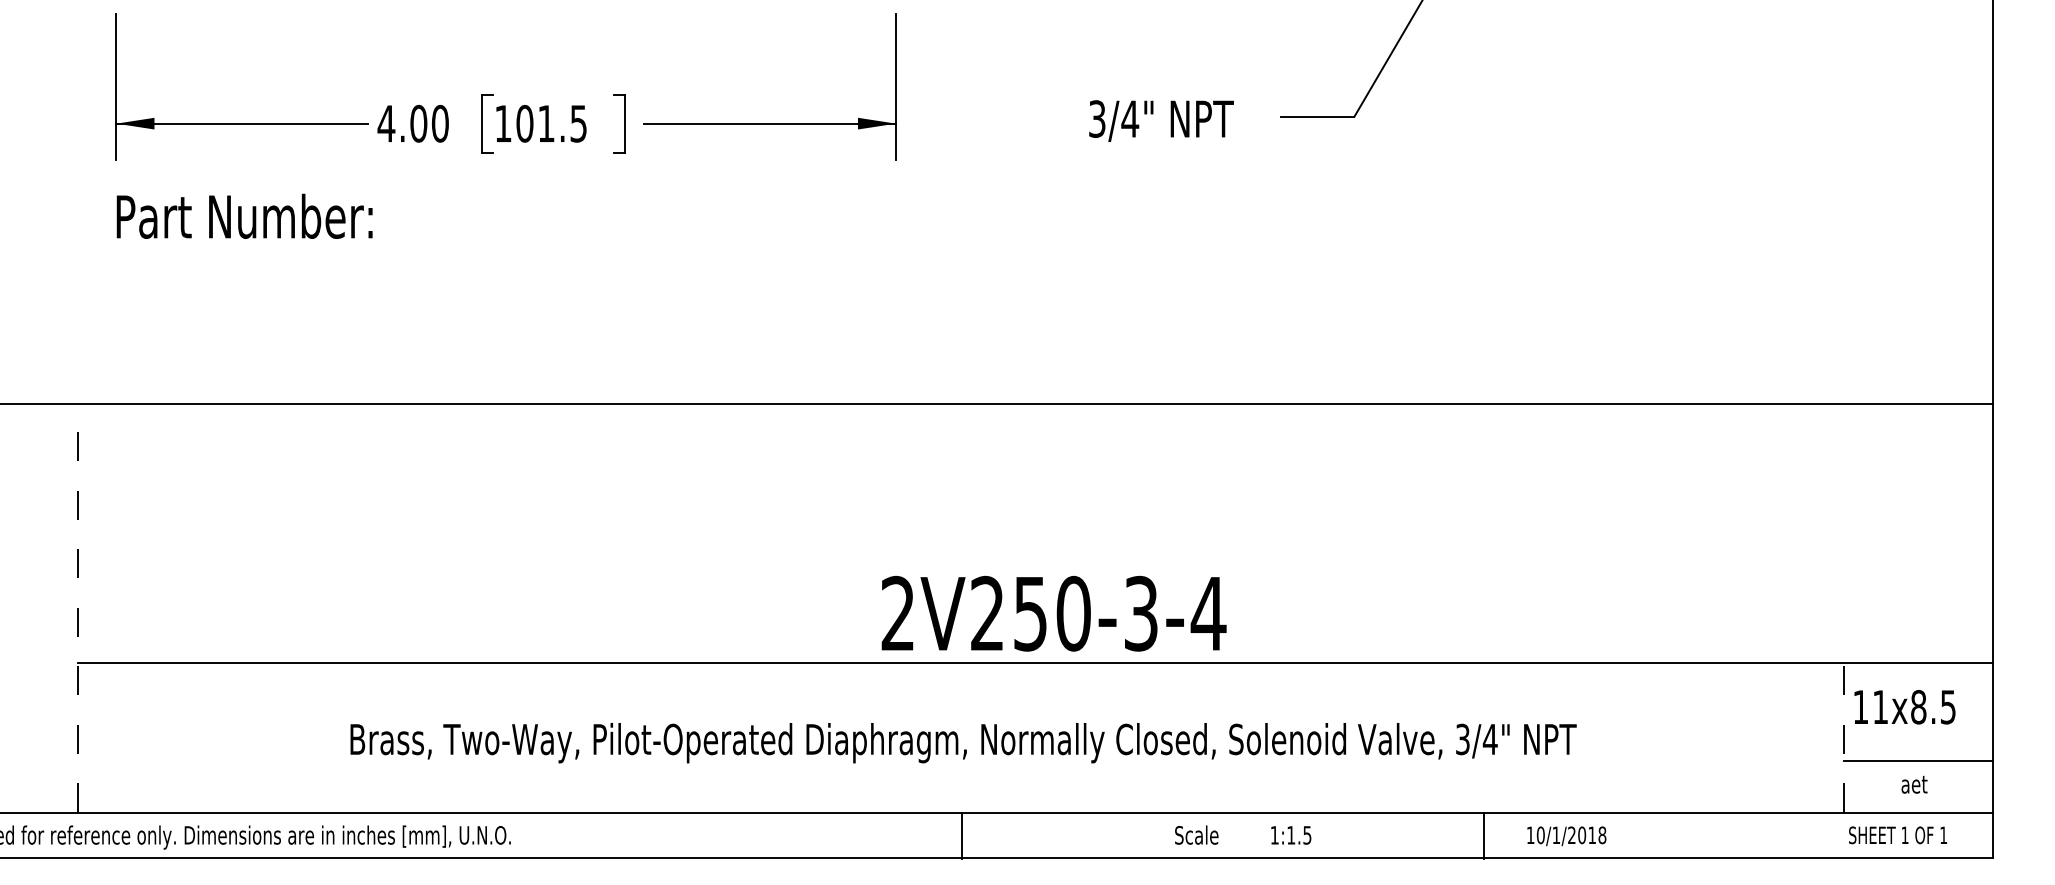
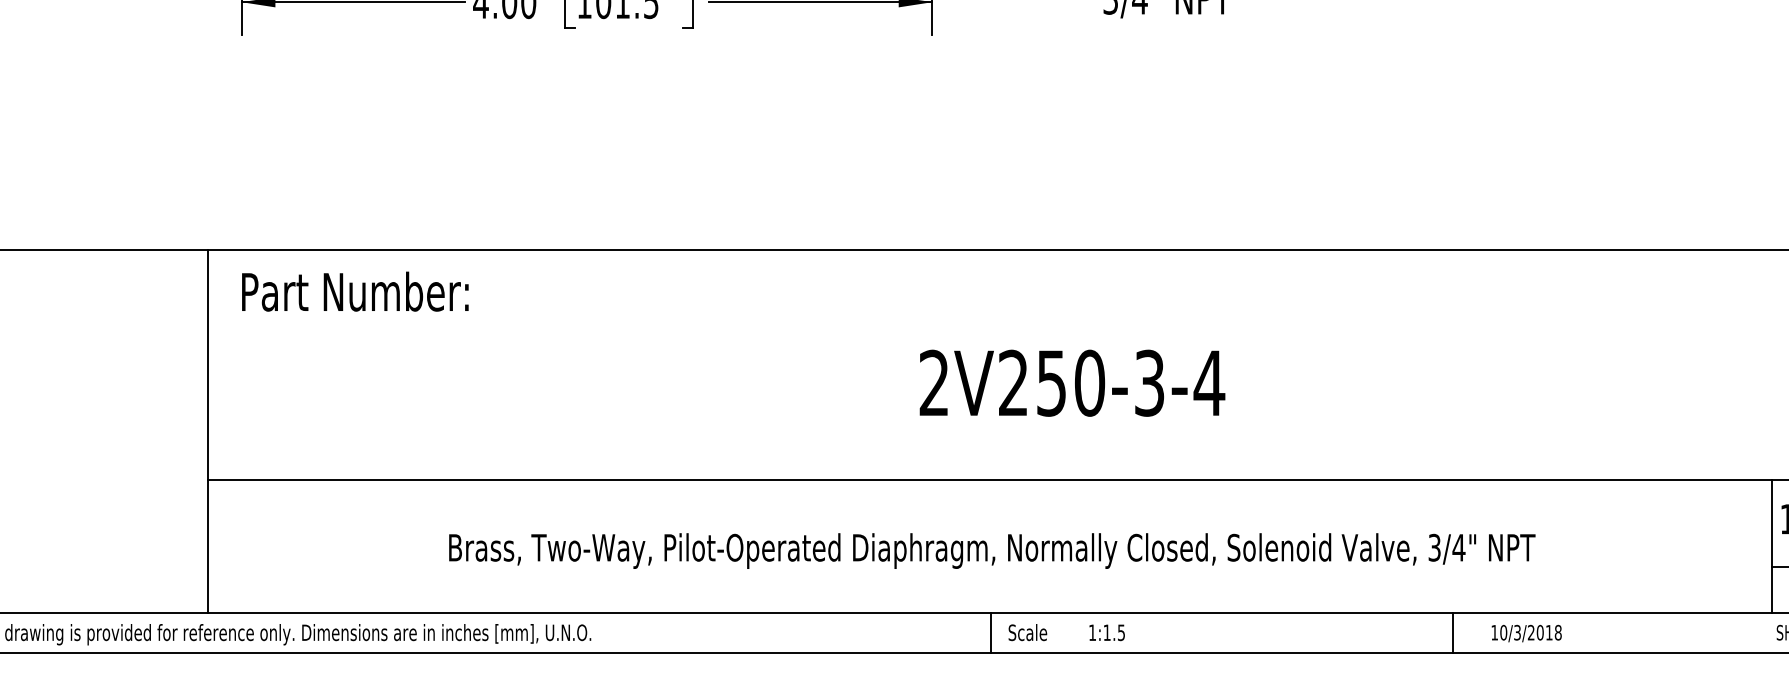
text: (244, 215) -> (355, 290), moved
line: (78, 607) -> (208, 430), dashed -> solid
text: (1053, 613) -> (1071, 383), moved
line: (1843, 737) -> (1771, 546), dashed -> solid
text: (1196, 834) -> (1027, 632), moved
text: (1291, 835) -> (1107, 632), moved
text: (1556, 835) -> (1517, 632), 10/1/2018 -> 10/3/2018

